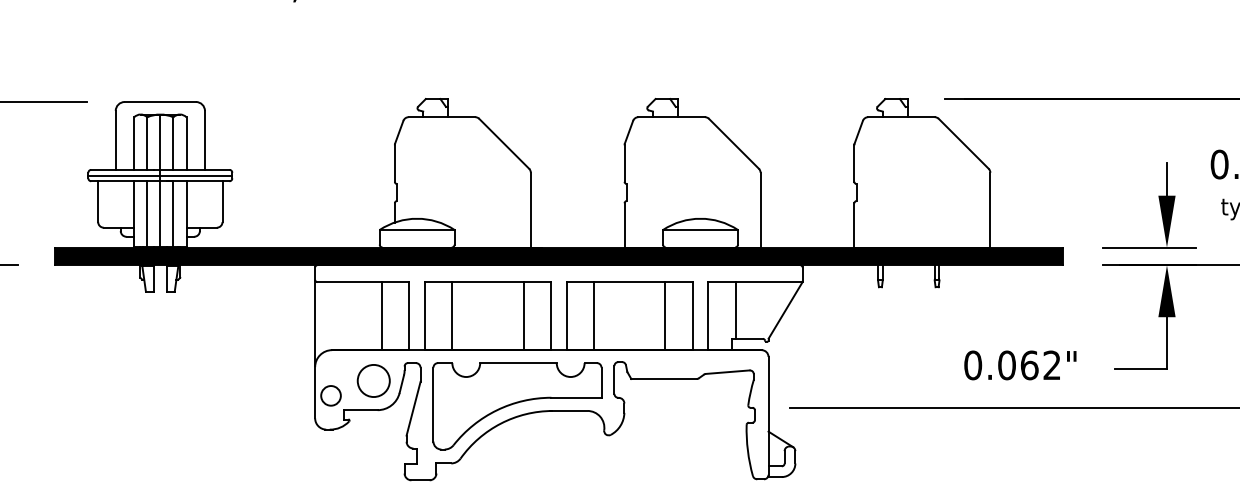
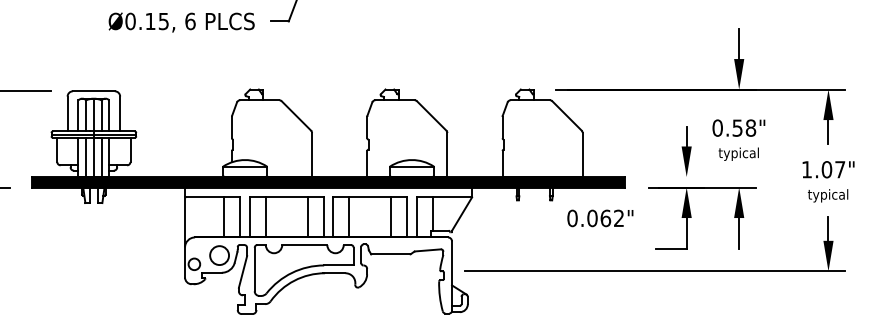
line: (1149, 248) -> (676, 177), removed
text: (1020, 365) -> (600, 218), moved

